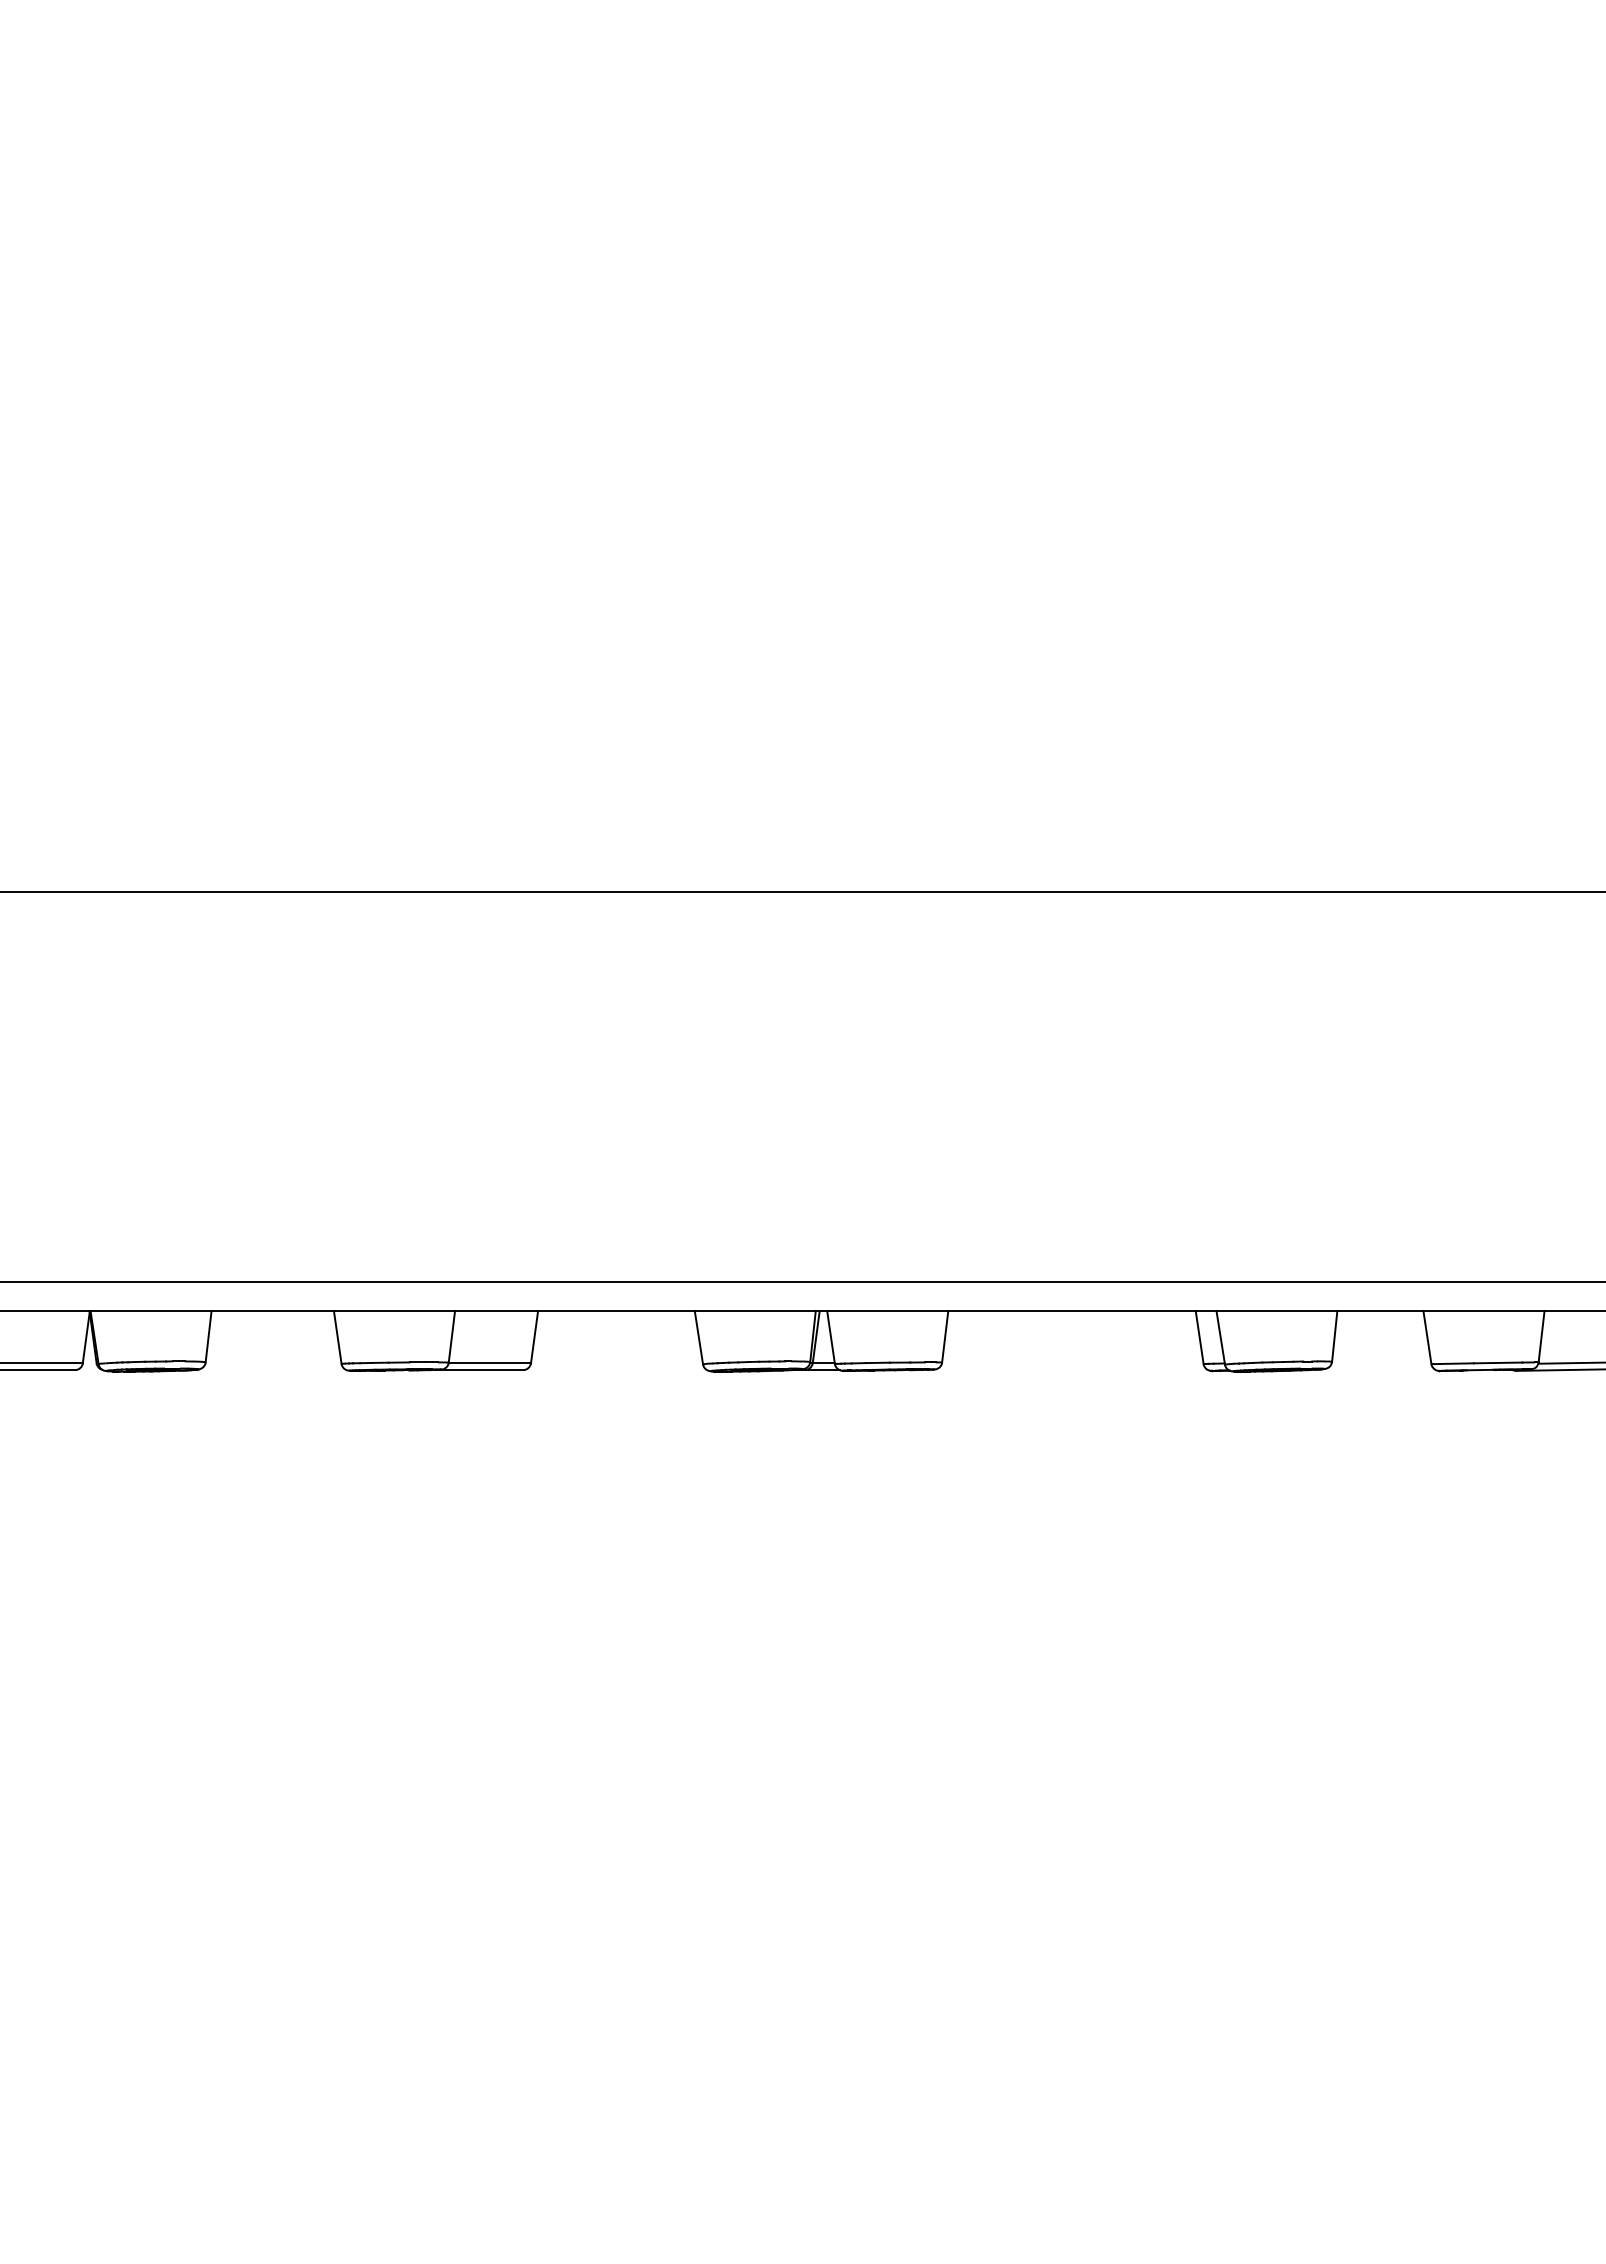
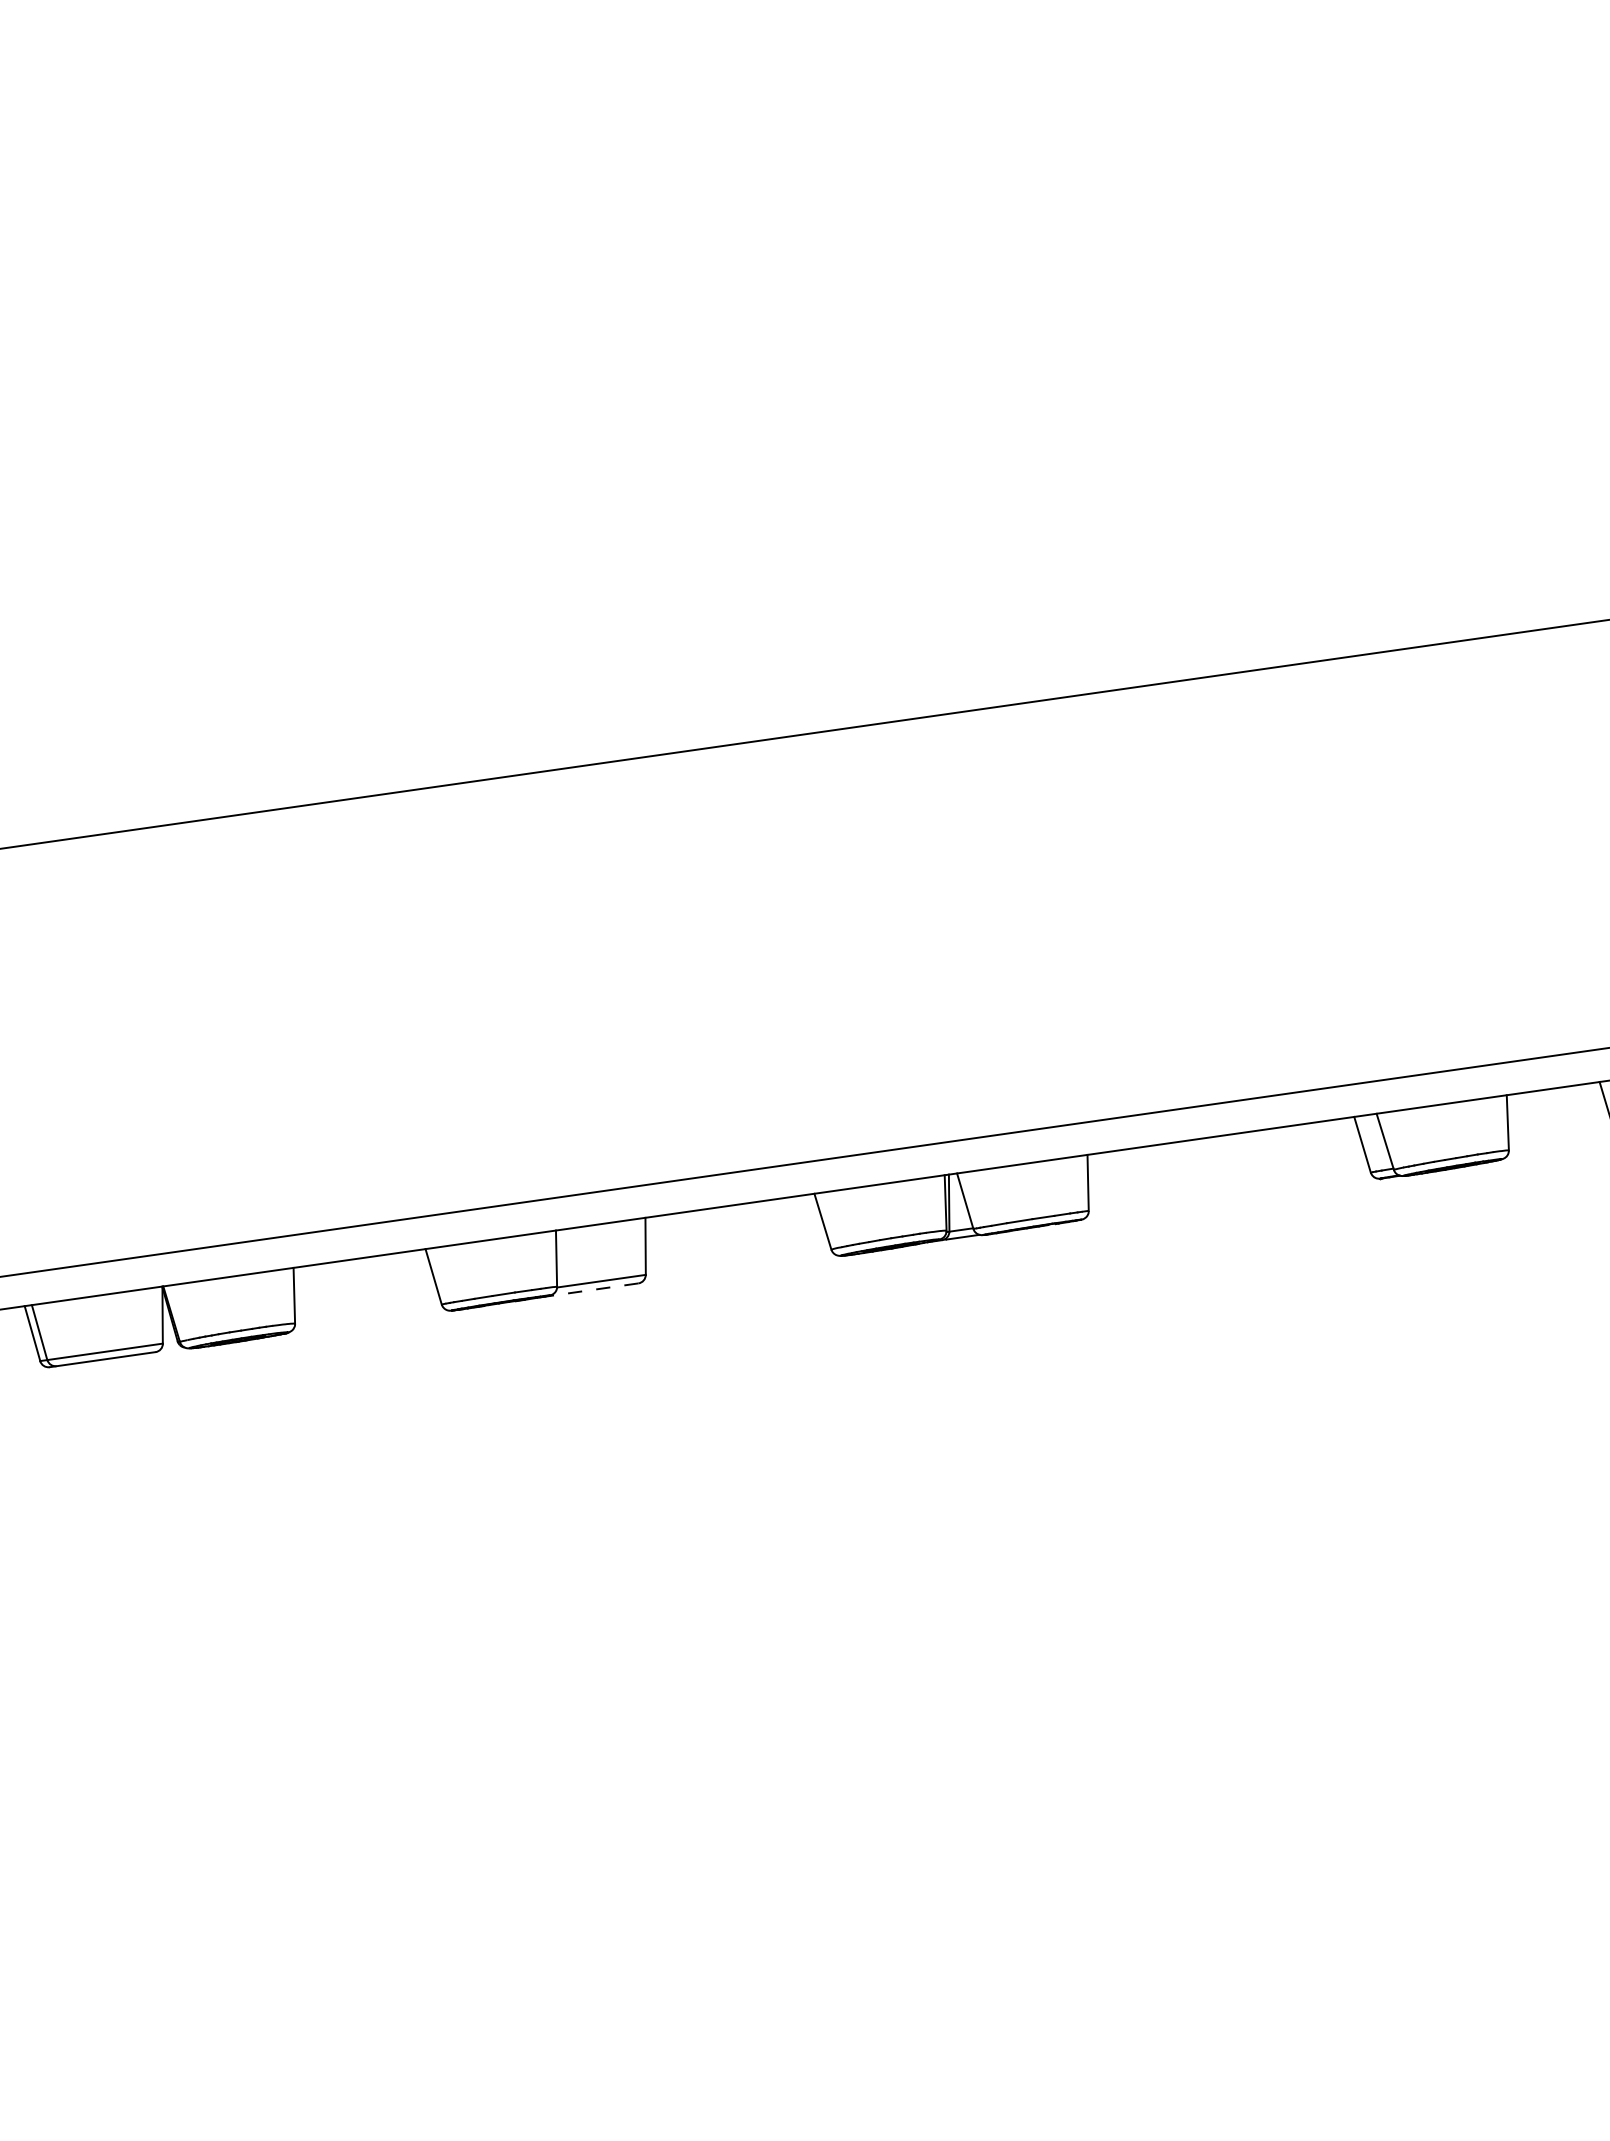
line: (477, 1370) -> (589, 1290), solid -> dashed

